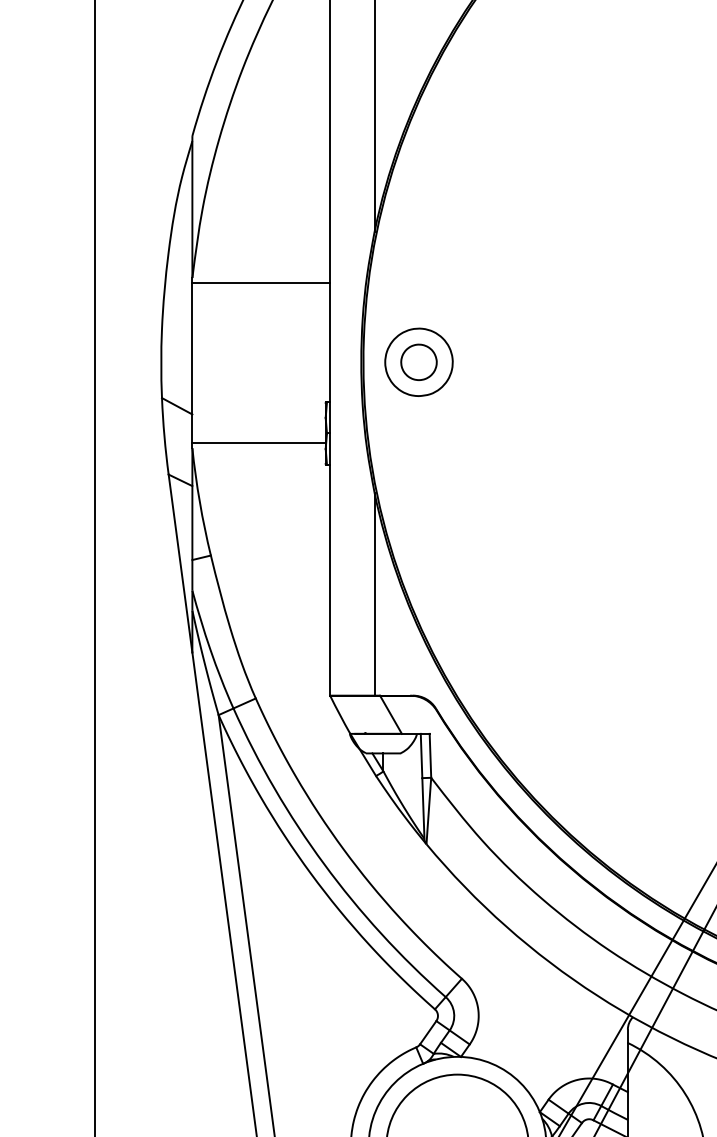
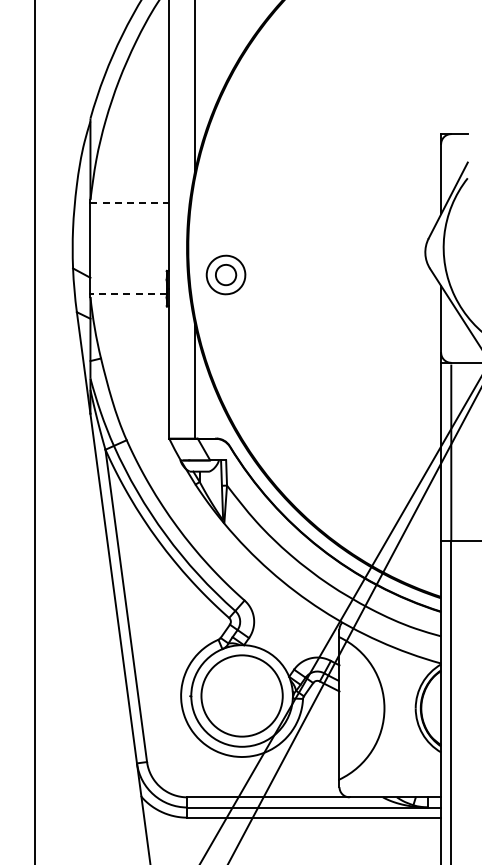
line: (262, 282) -> (130, 202), solid -> dashed
part: (418, 361) -> (225, 274), moved
line: (258, 443) -> (128, 294), solid -> dashed

